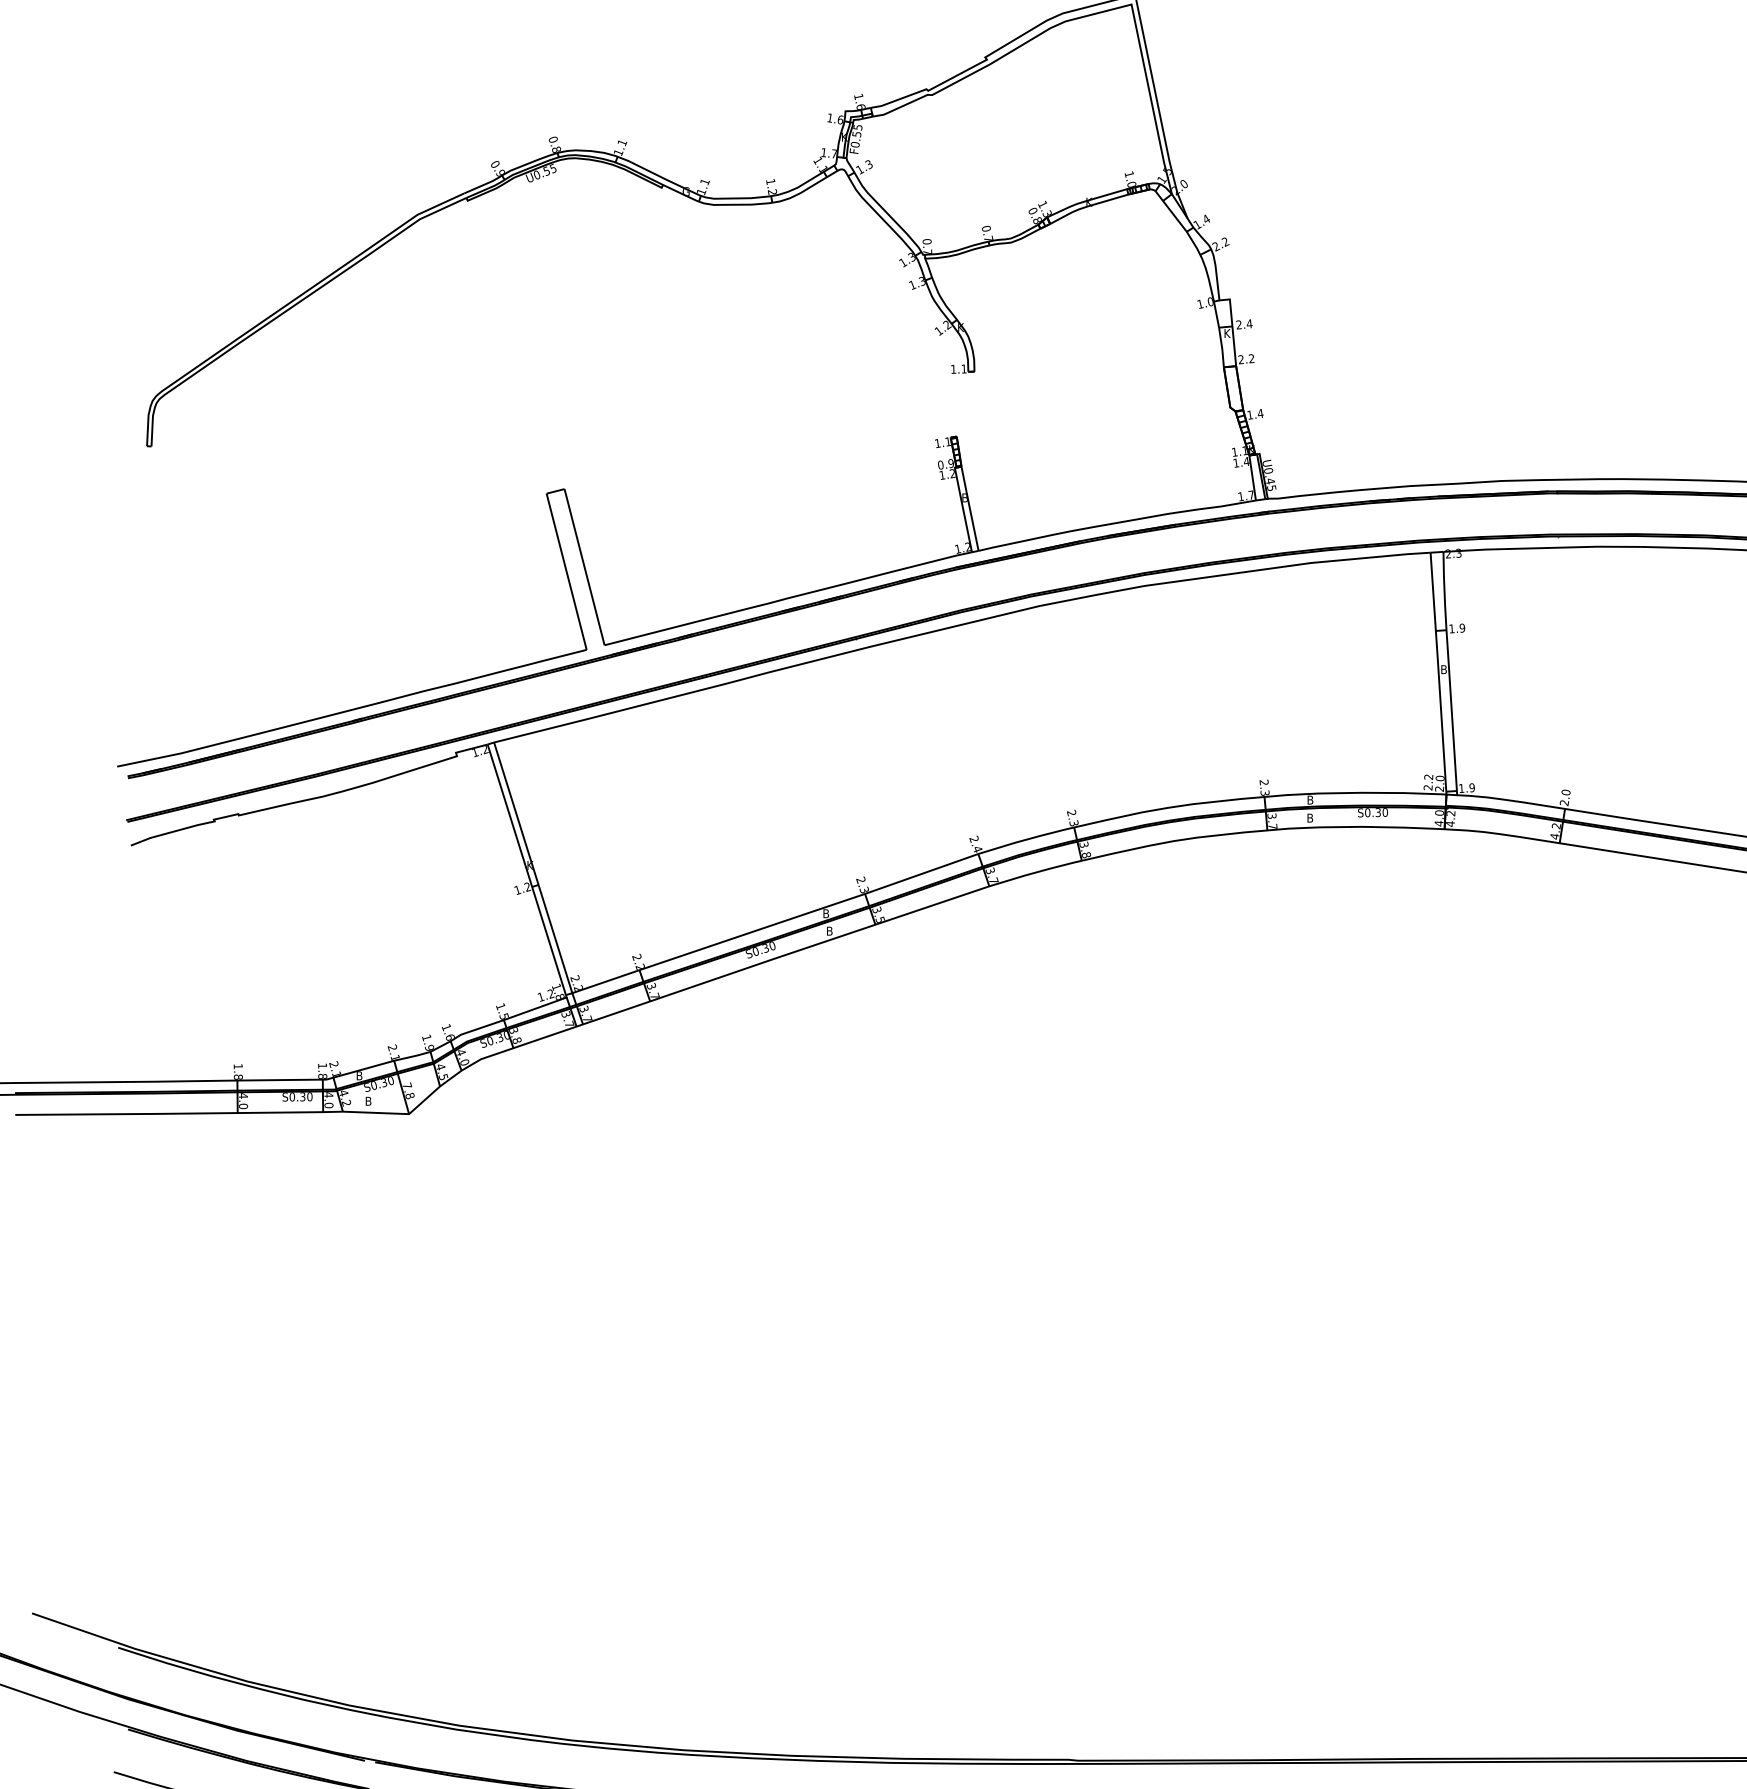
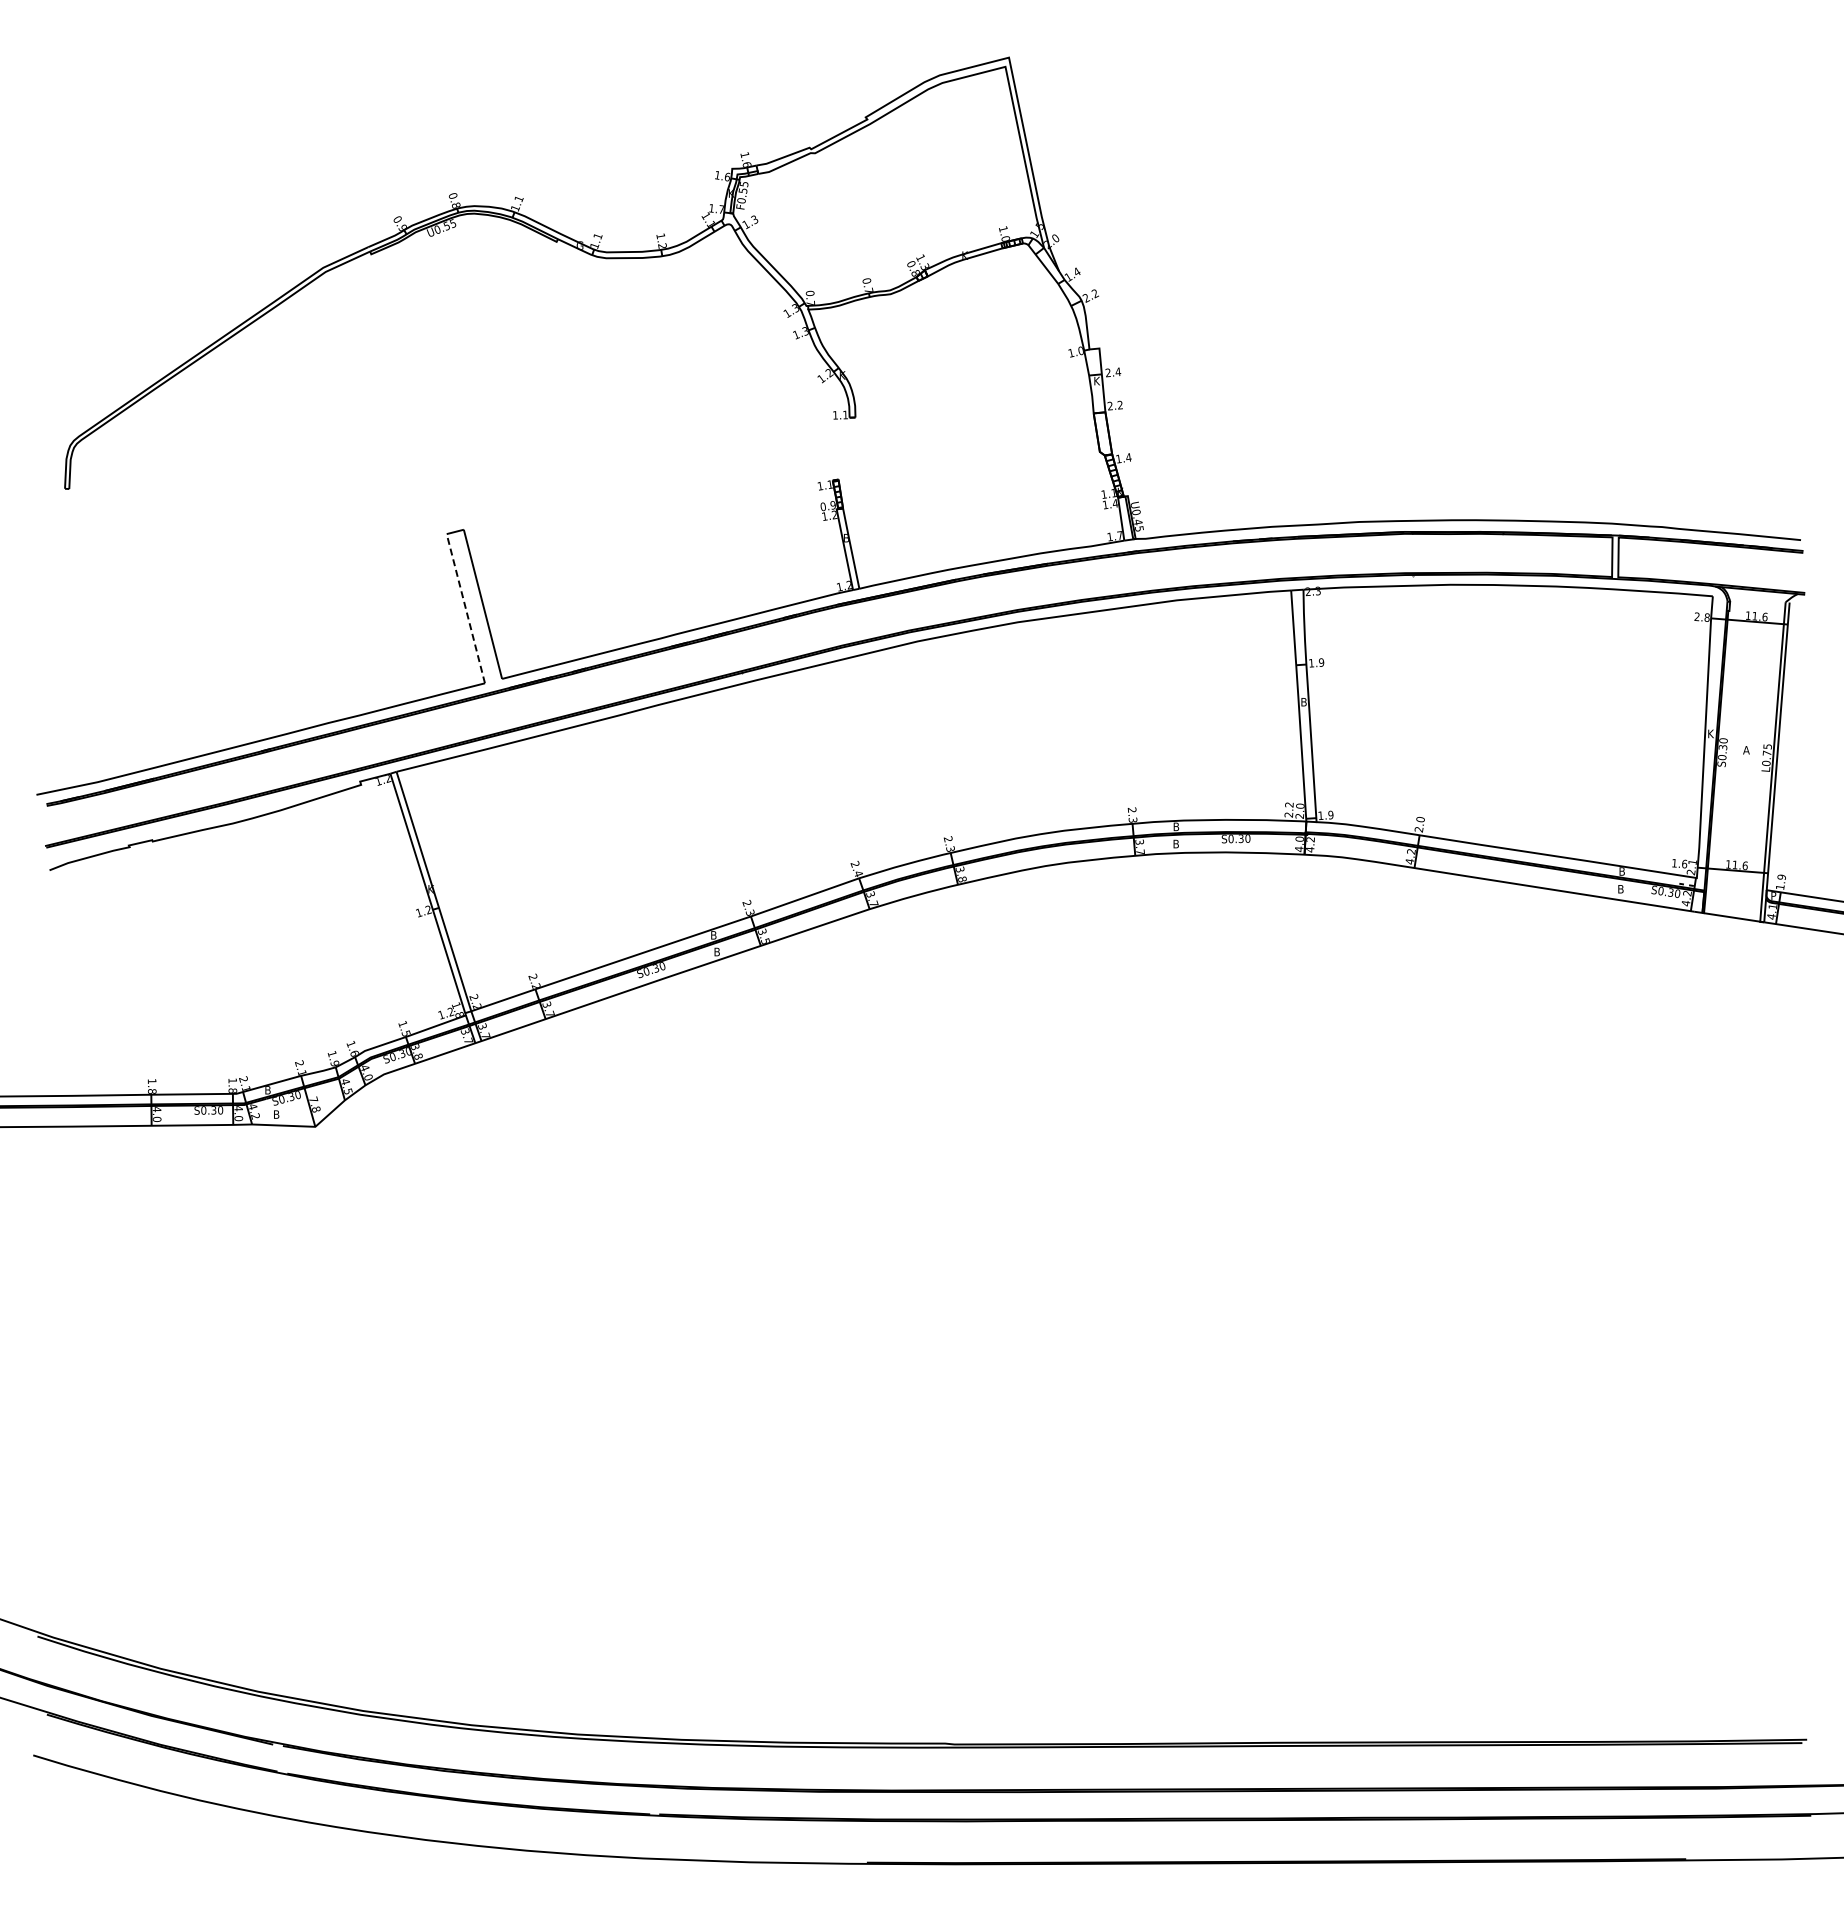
line: (566, 571) -> (465, 608), solid -> dashed

